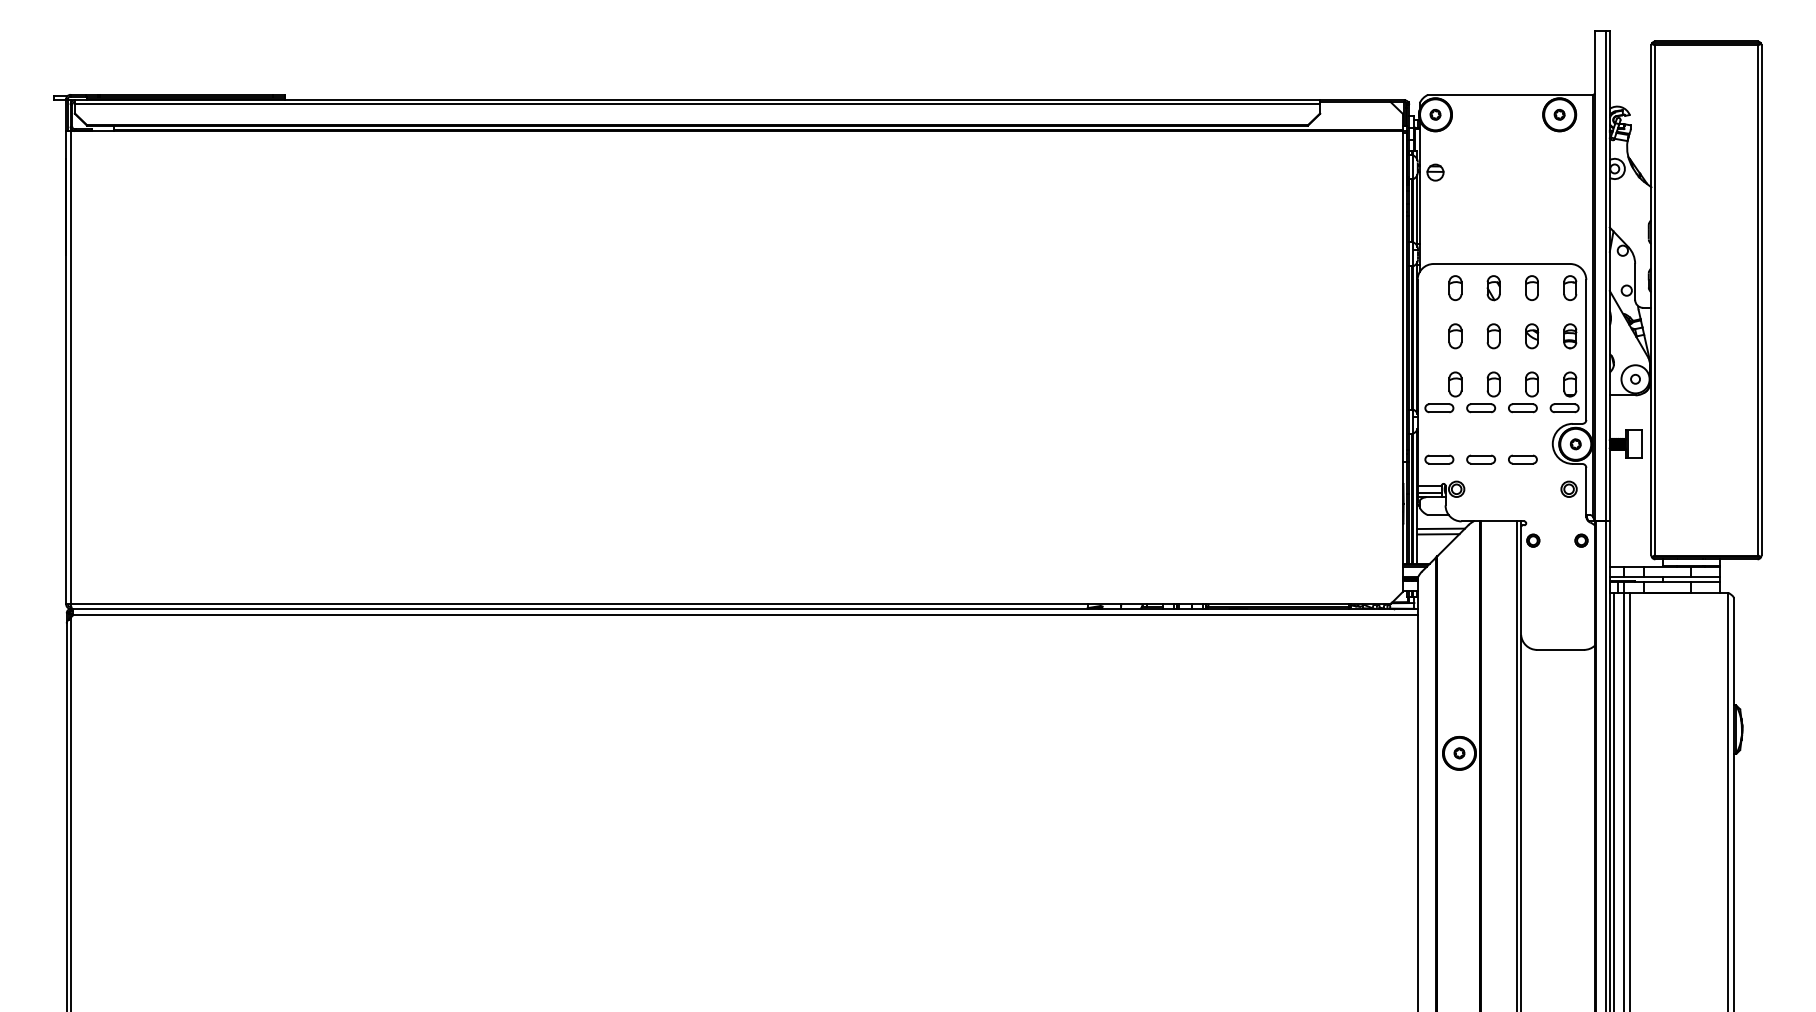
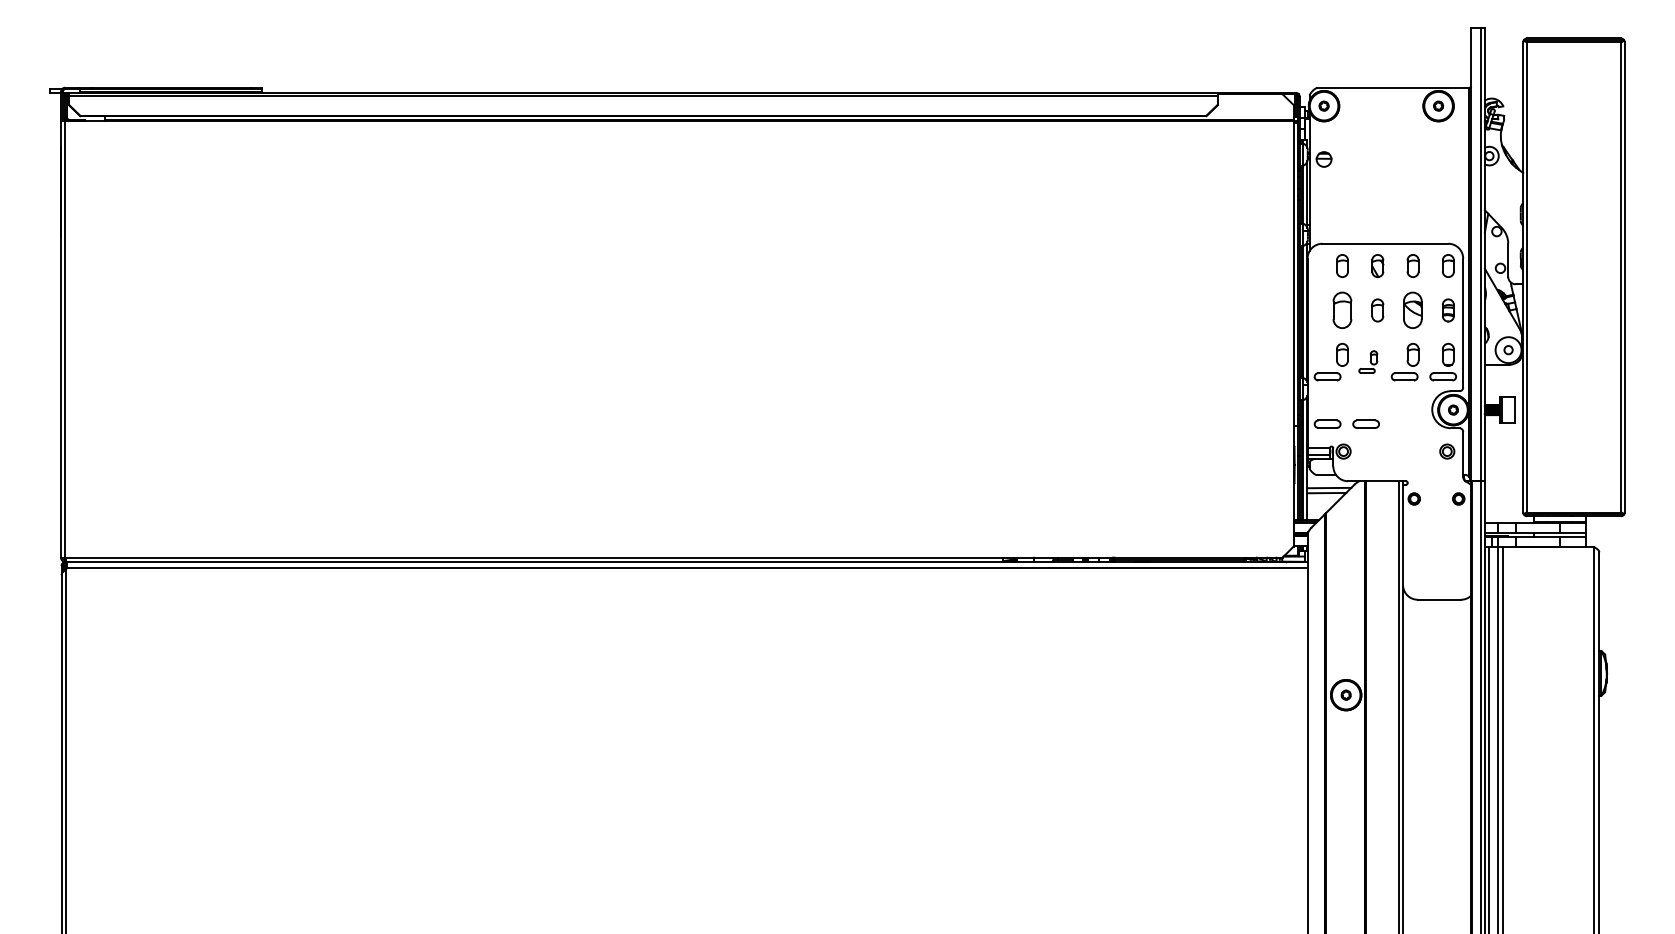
part: (1455, 336) -> (1342, 310), size x1.6
part: (1532, 336) -> (1413, 310), size x1.6
part: (1483, 392) -> (1368, 362), size x0.6
part: (1522, 459) -> (1404, 424), removed

